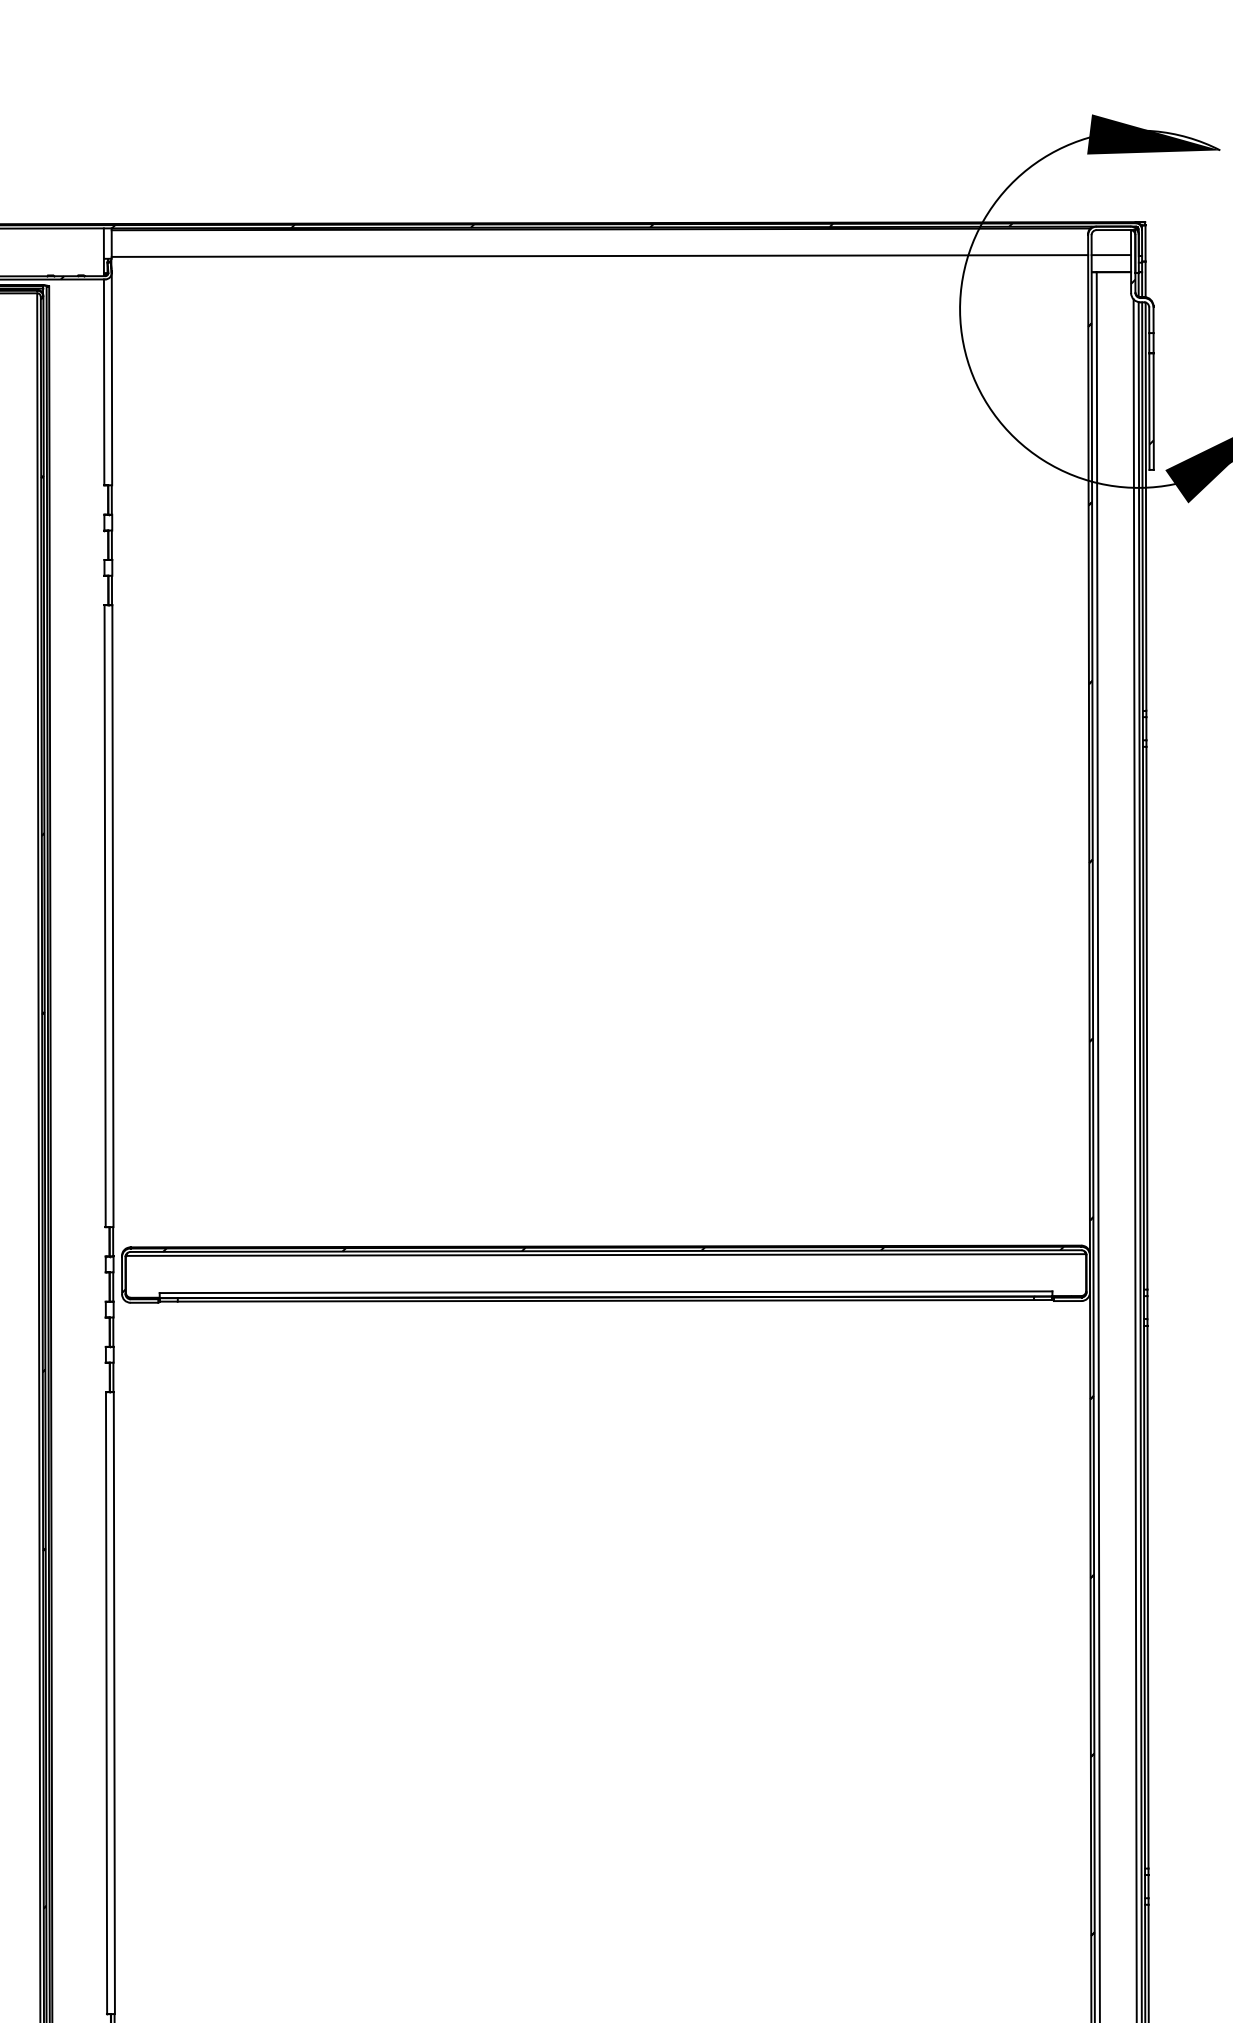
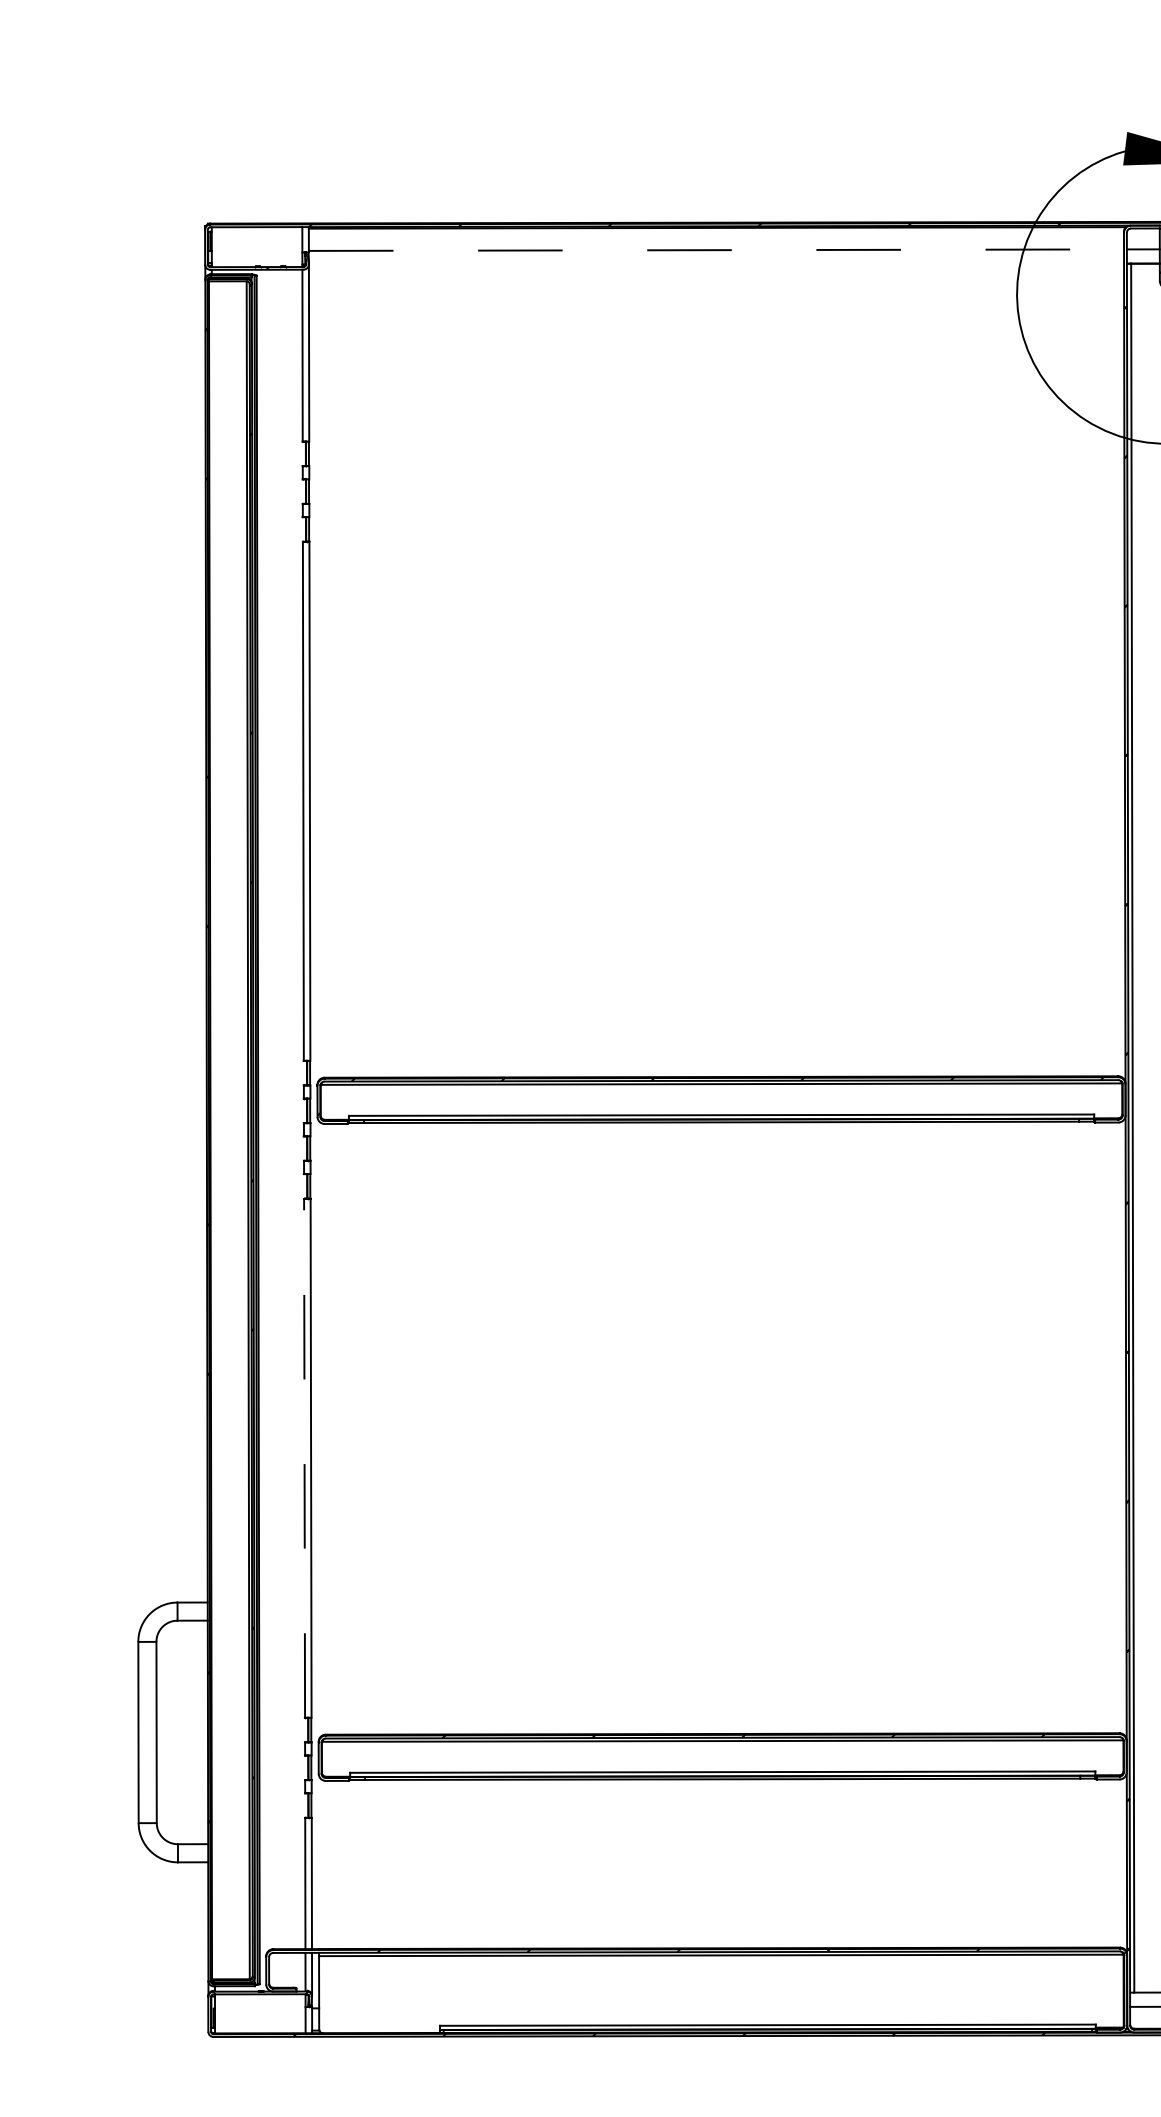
line: (600, 256) -> (716, 250), solid -> dashed
line: (106, 1703) -> (304, 1458), solid -> dashed

